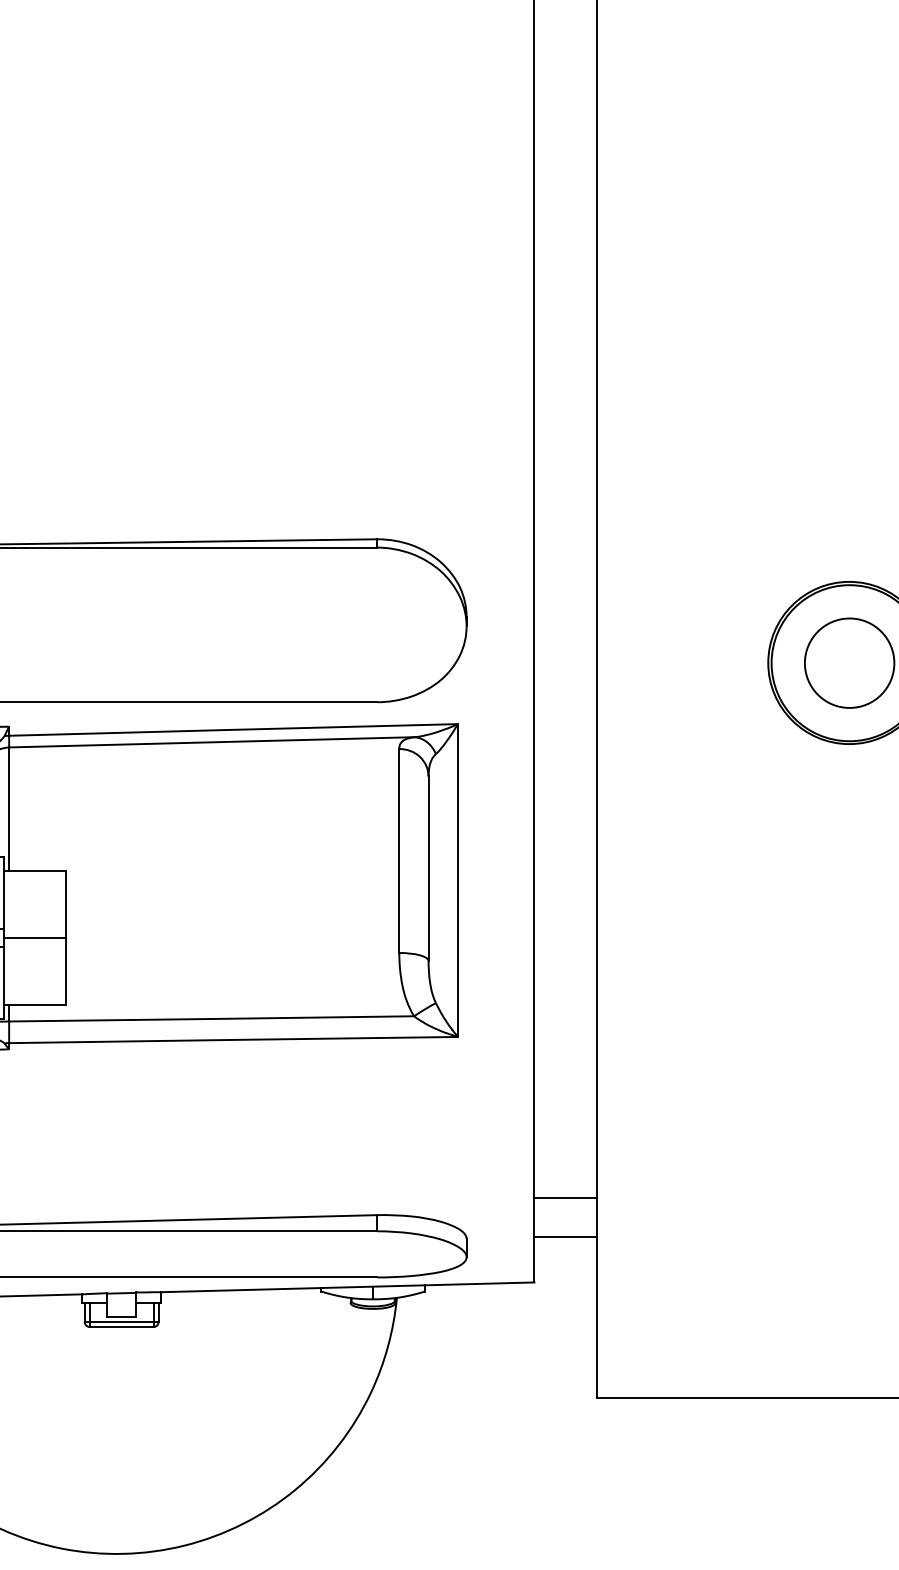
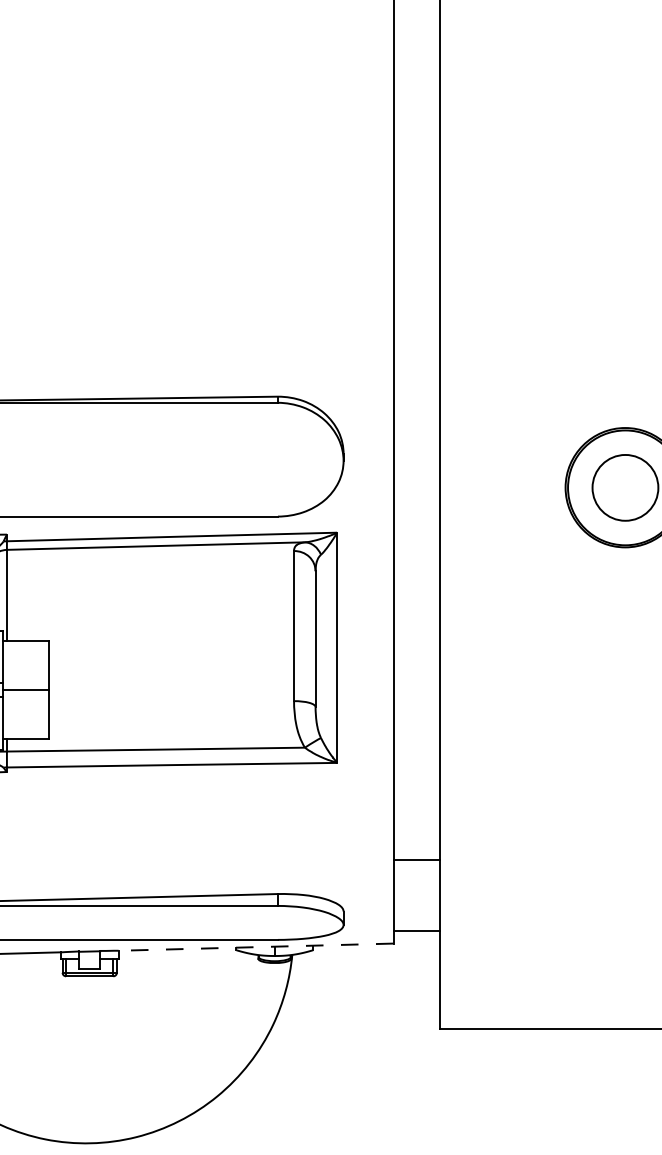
line: (565, 1198) -> (416, 860), moved
line: (565, 1237) -> (416, 931), moved
line: (347, 1287) -> (255, 947), solid -> dashed

